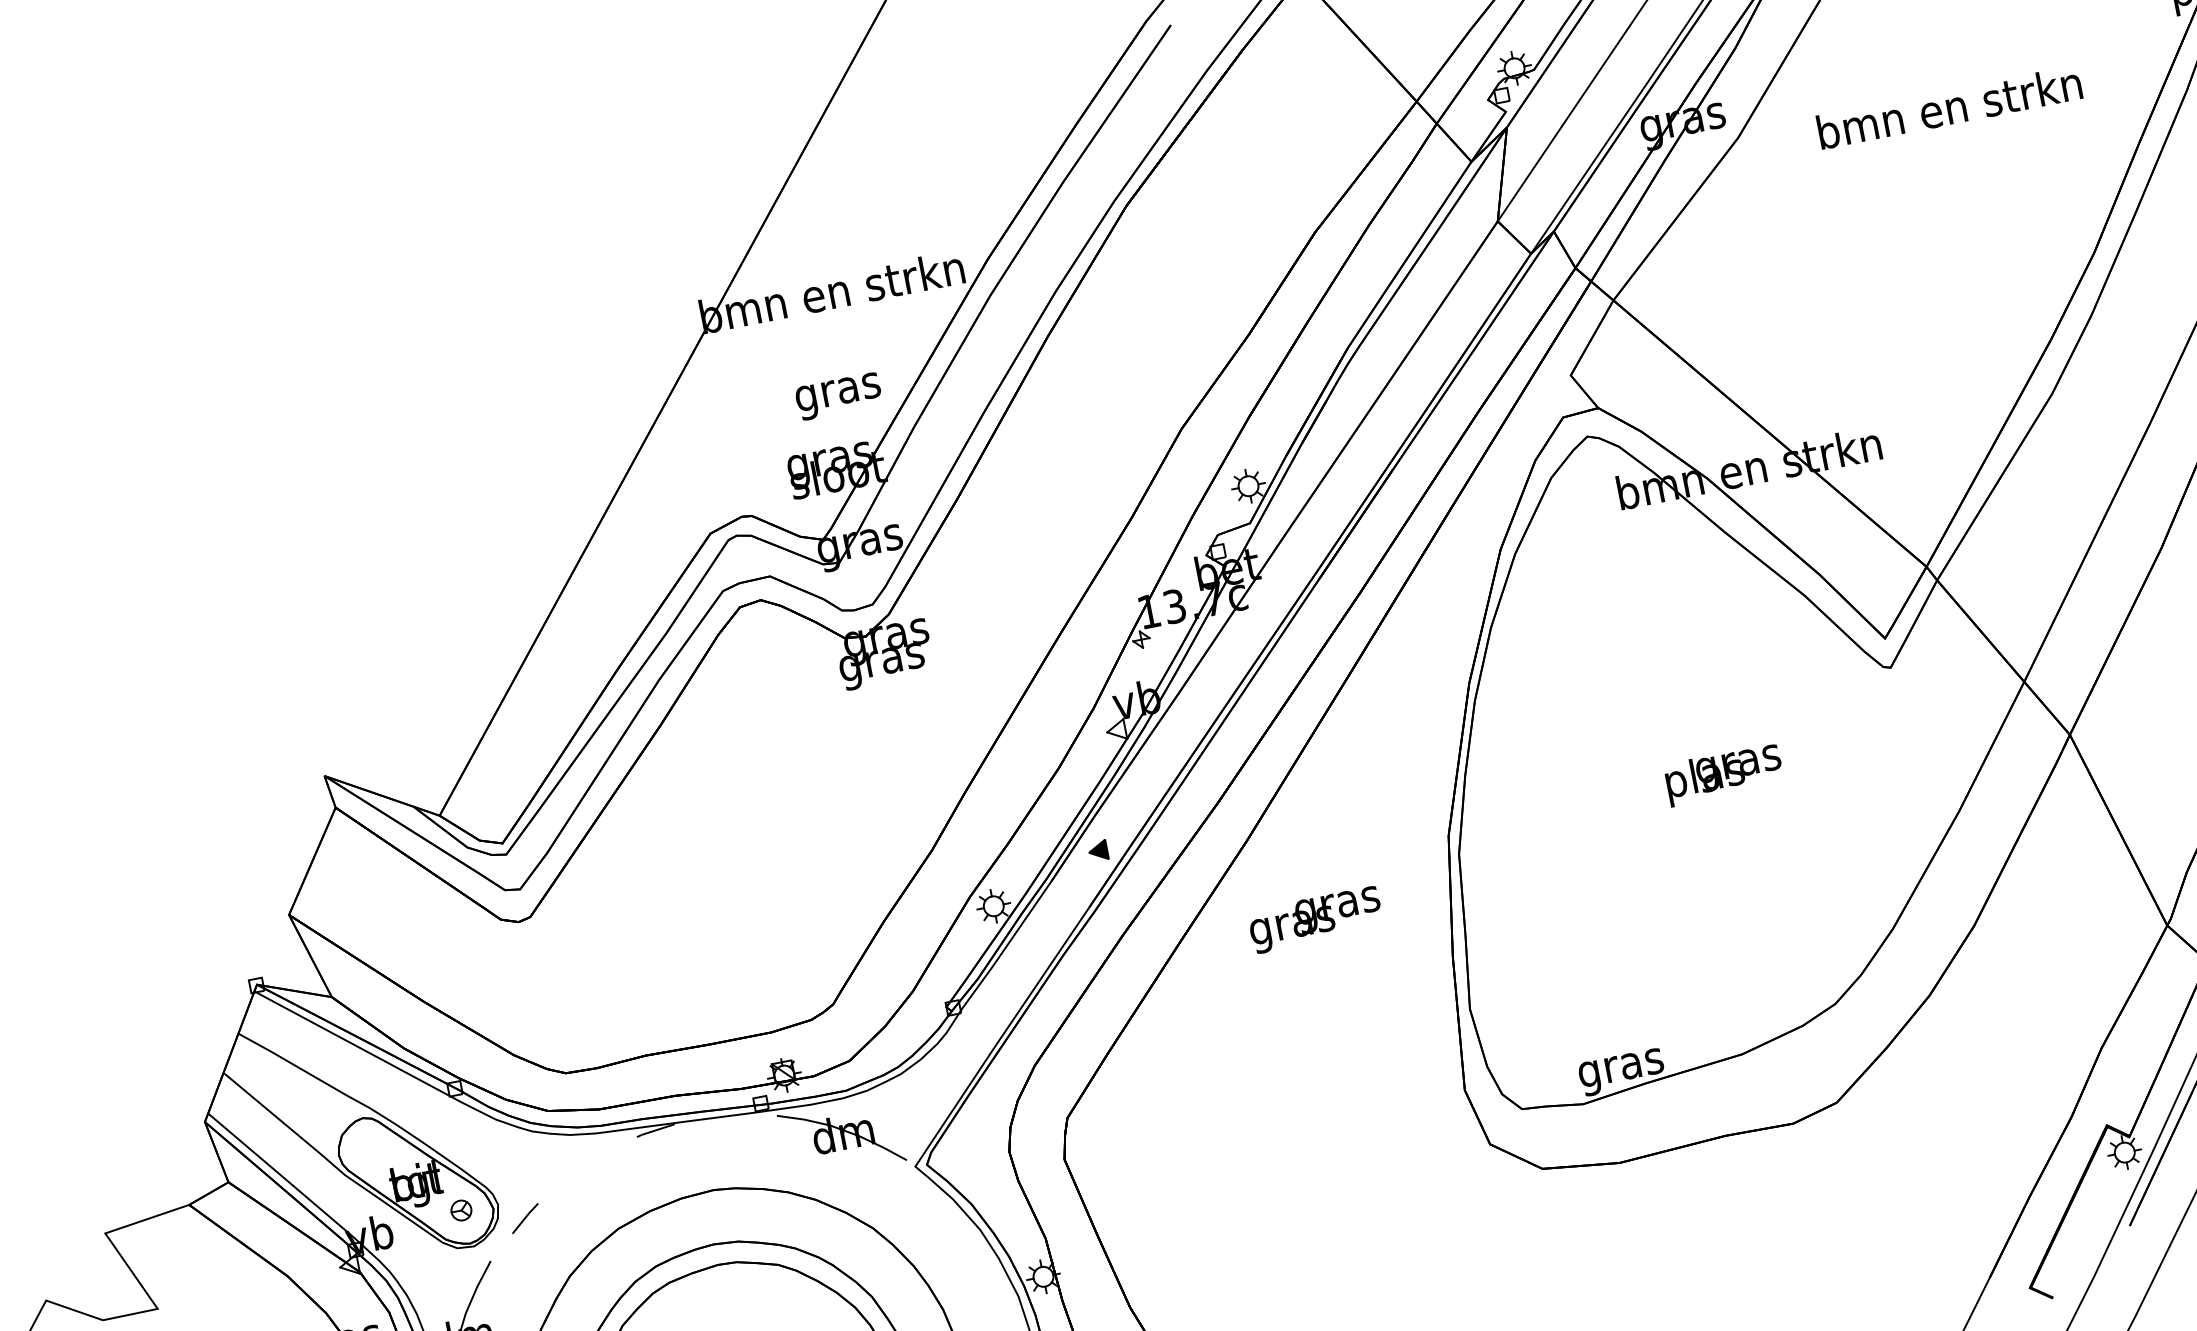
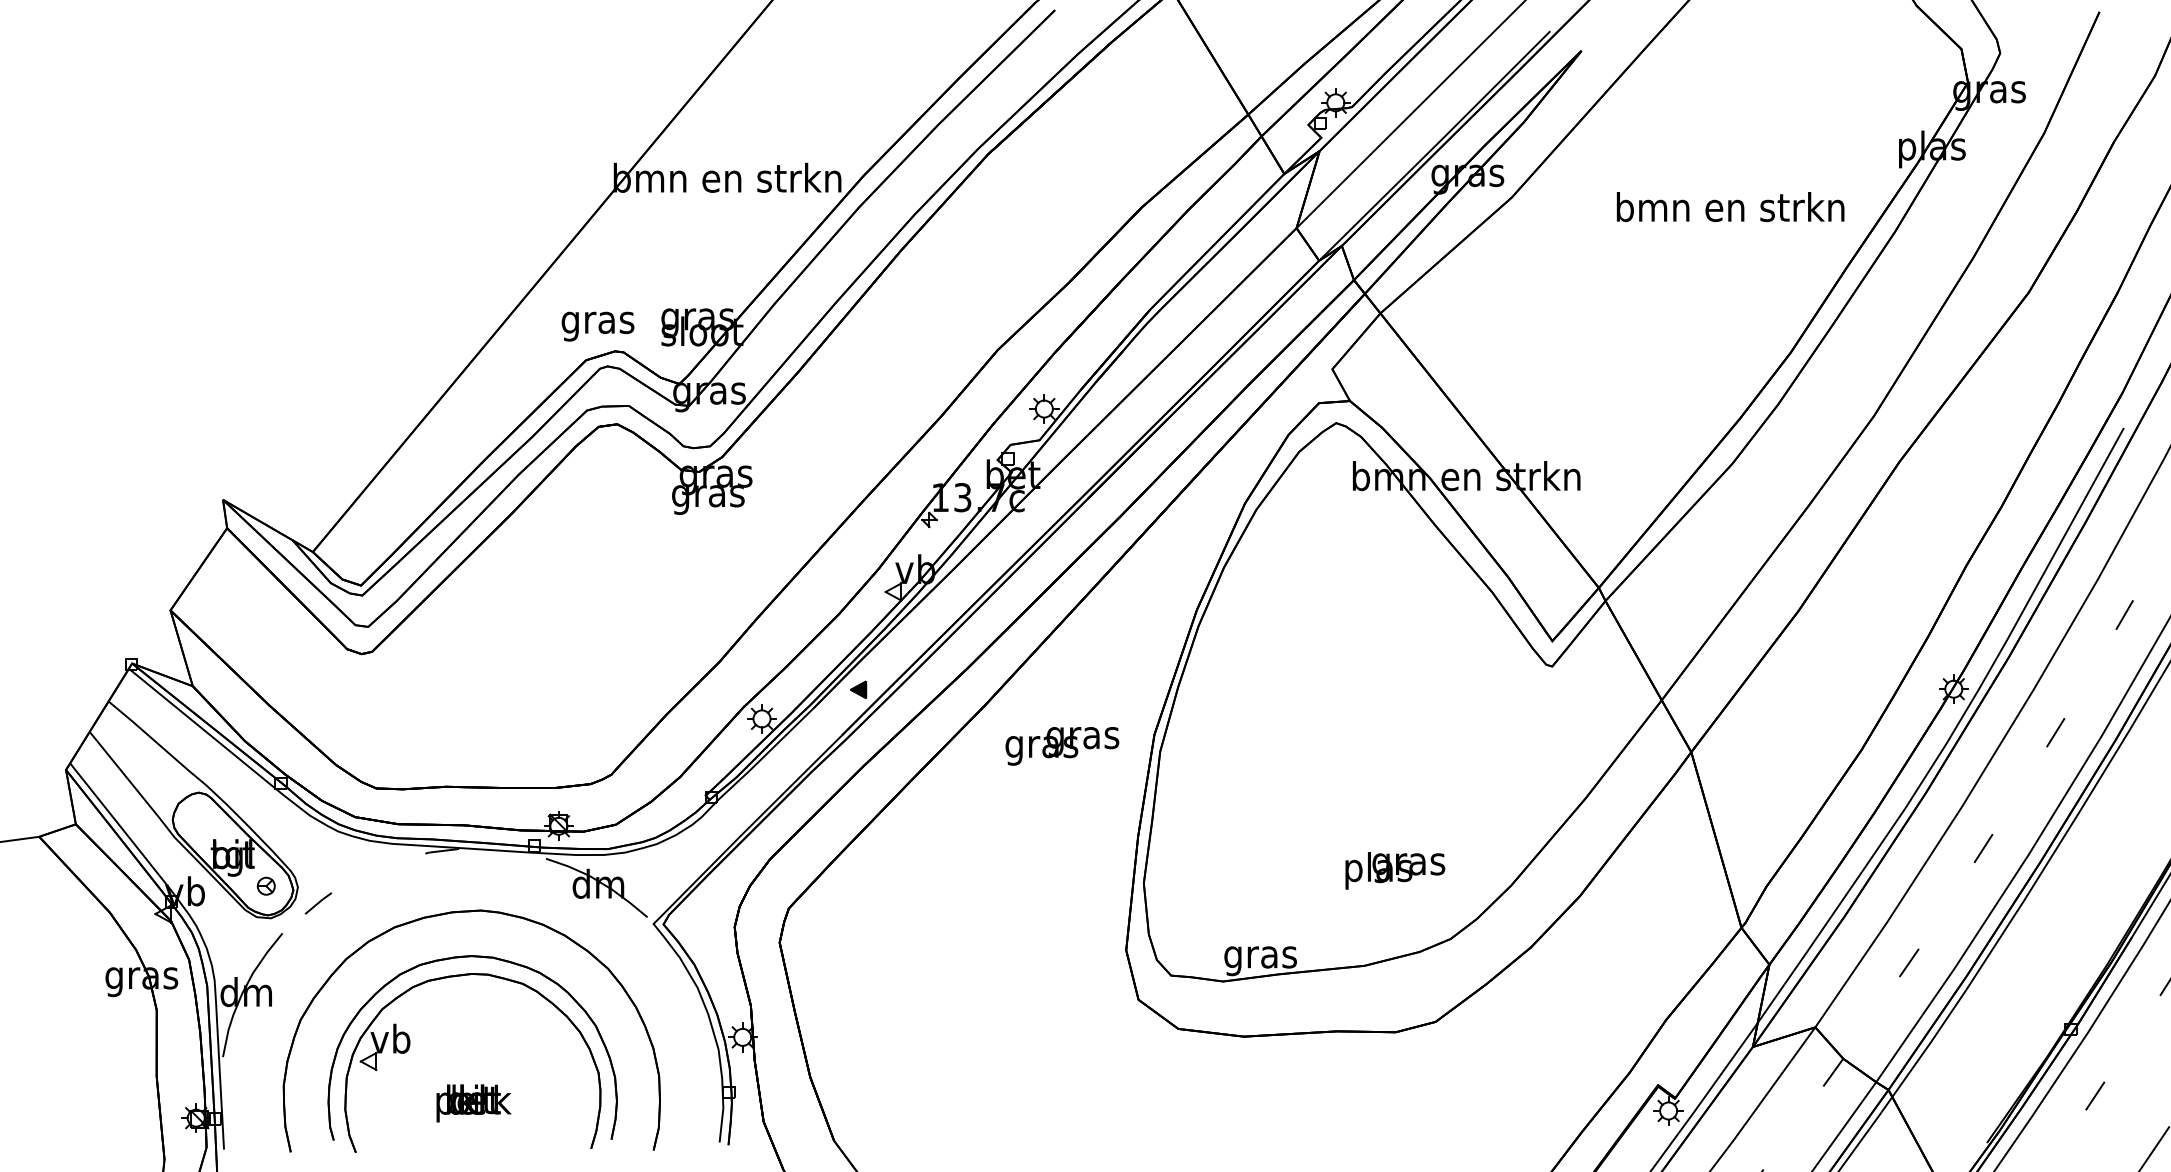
text: (1949, 108) -> (1730, 207), moved
text: (838, 396) -> (597, 326), moved
text: (1724, 774) -> (1395, 870), moved
text: (1315, 920) -> (1062, 746), moved

